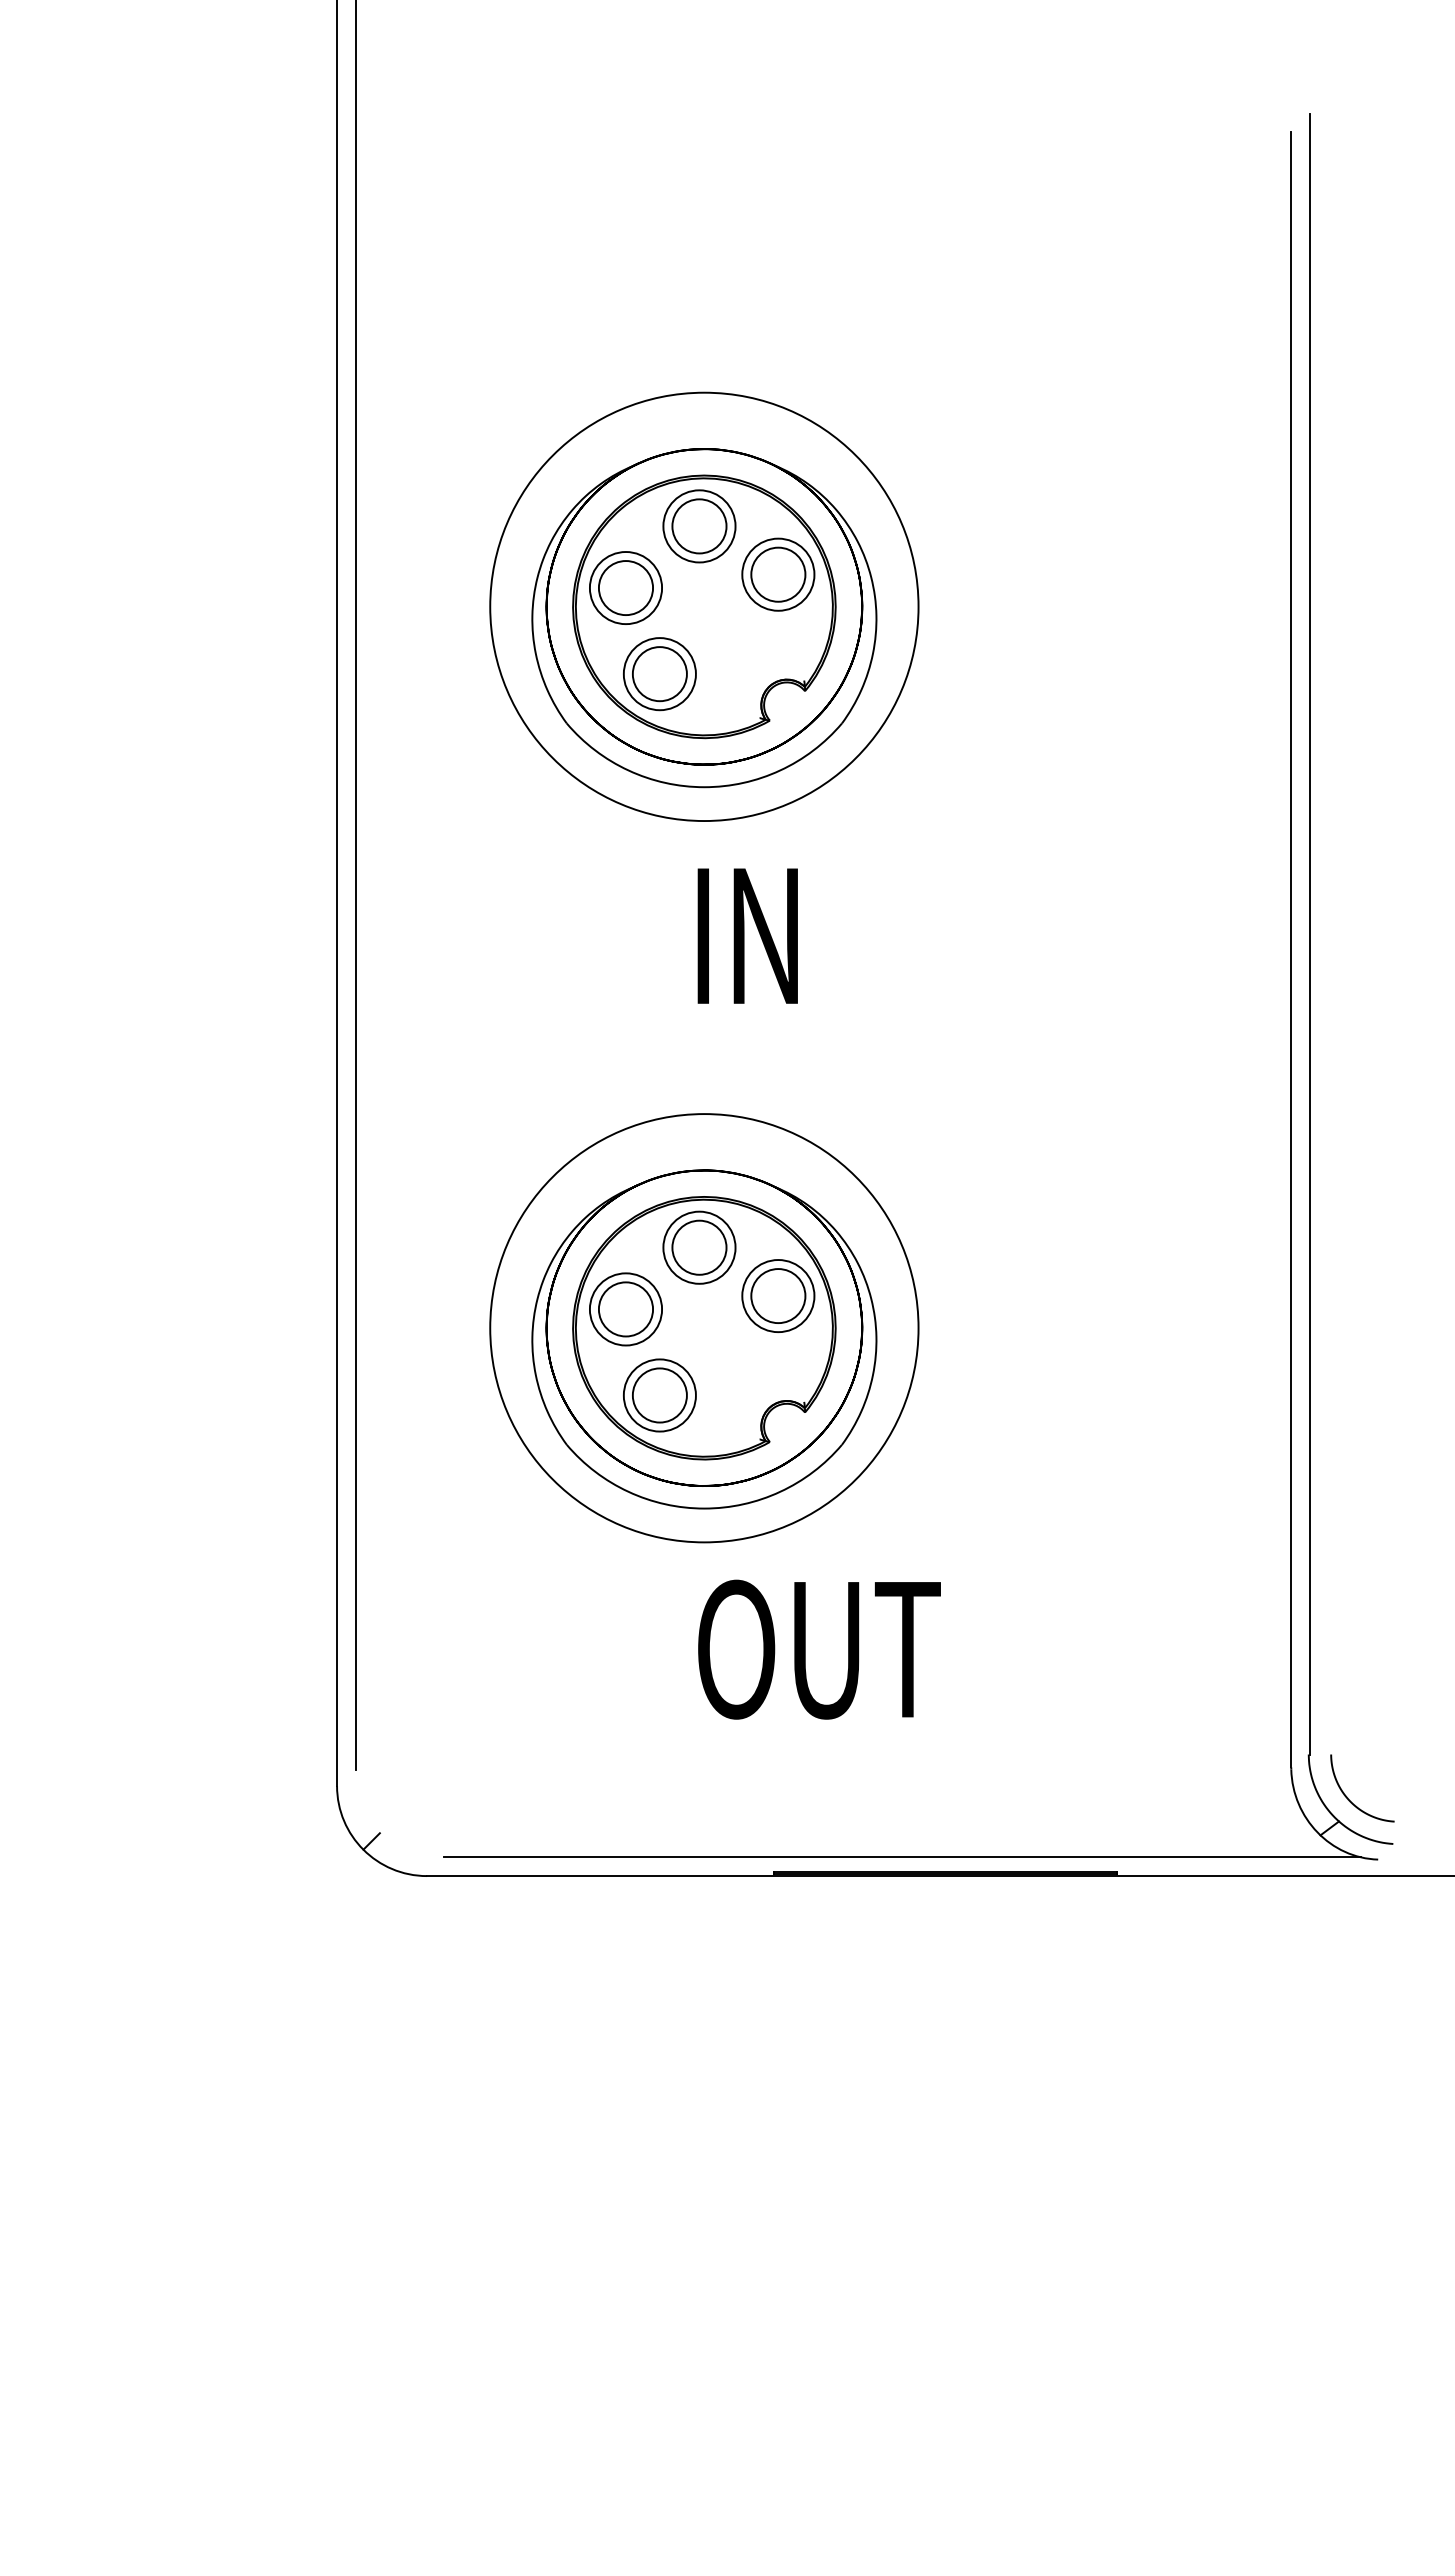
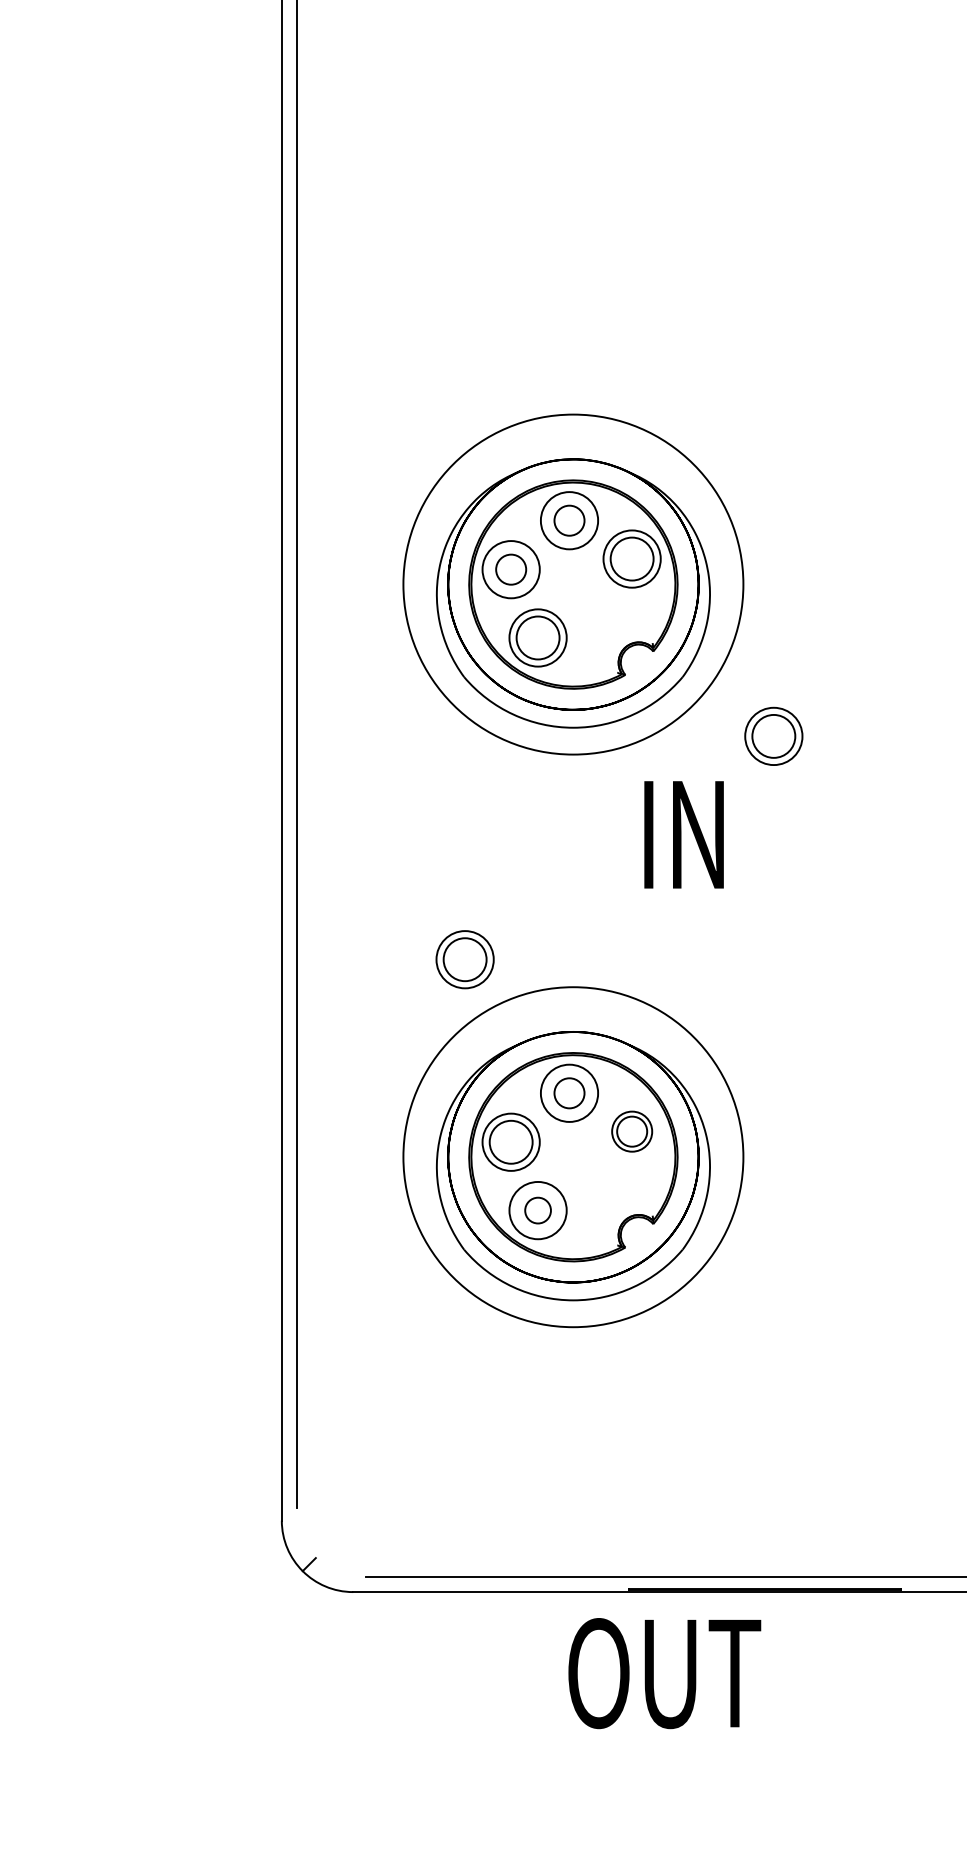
circle: (699, 526) -> (569, 520), size x0.7
circle: (625, 588) -> (510, 570), size x0.7
part: (956, 798) -> (773, 736), added
text: (747, 935) -> (683, 834), moved
part: (567, 1079) -> (464, 959), added
circle: (699, 1247) -> (569, 1093), size x0.7
part: (778, 1295) -> (632, 1131), size x0.7
circle: (659, 1395) -> (537, 1210), size x0.6
text: (819, 1649) -> (664, 1673), moved

